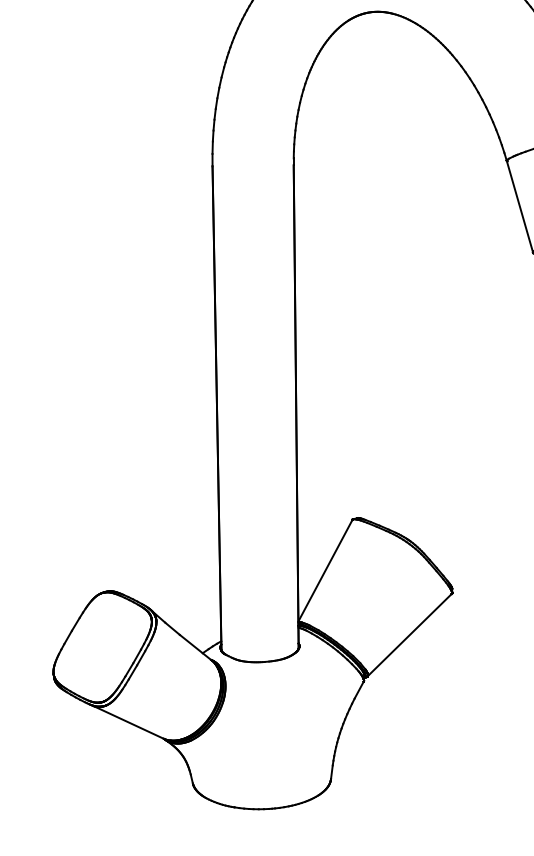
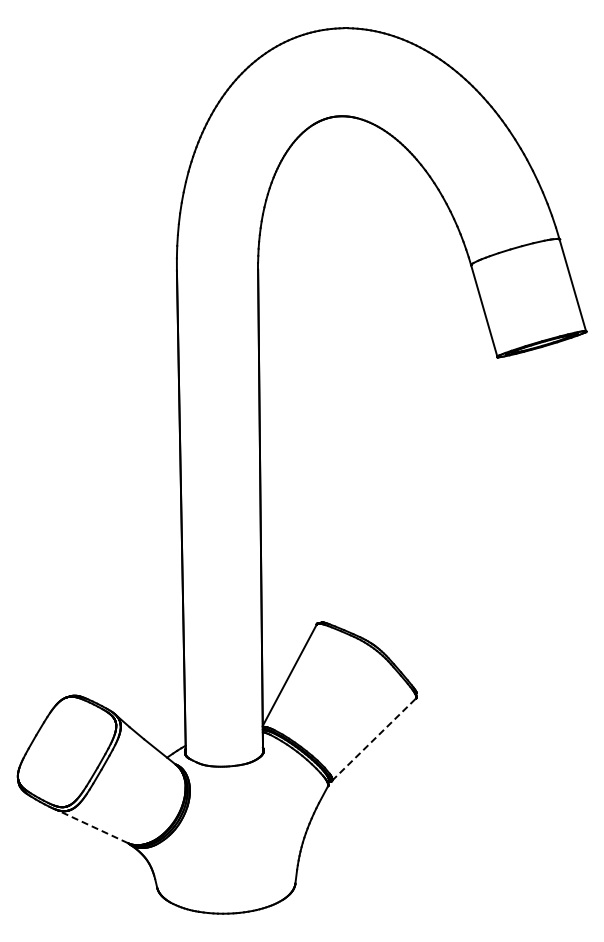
line: (409, 635) -> (373, 739), solid -> dashed
line: (128, 722) -> (92, 826), solid -> dashed

